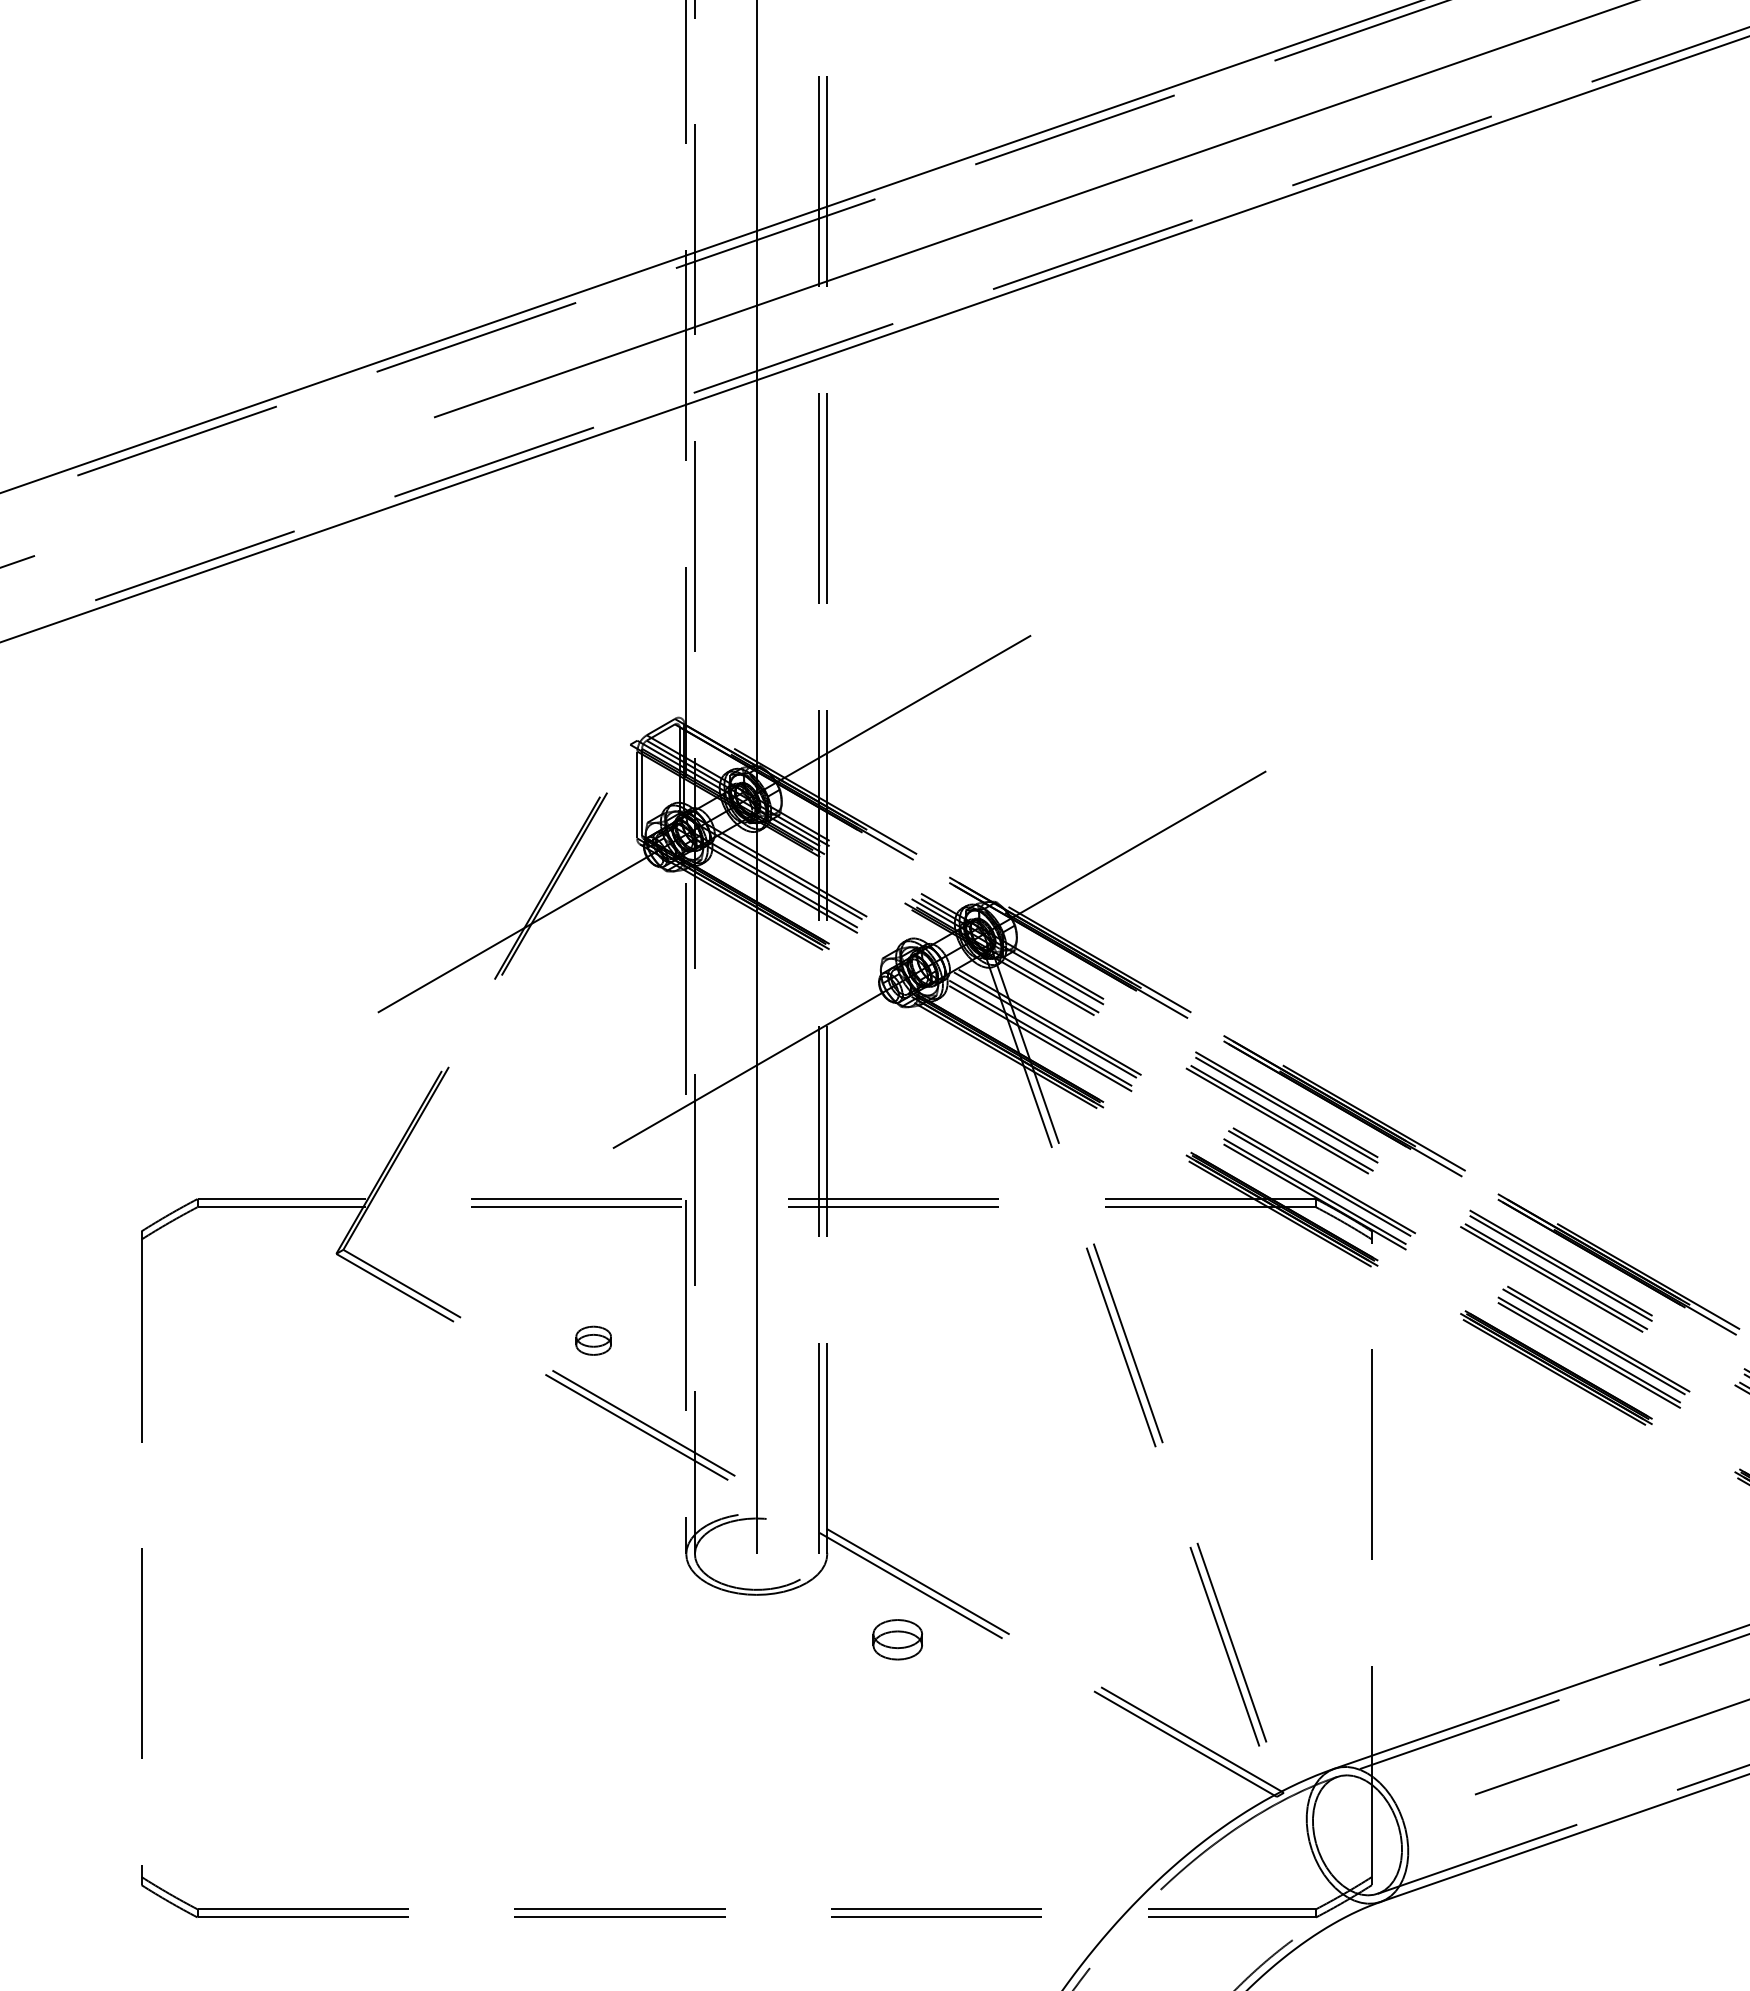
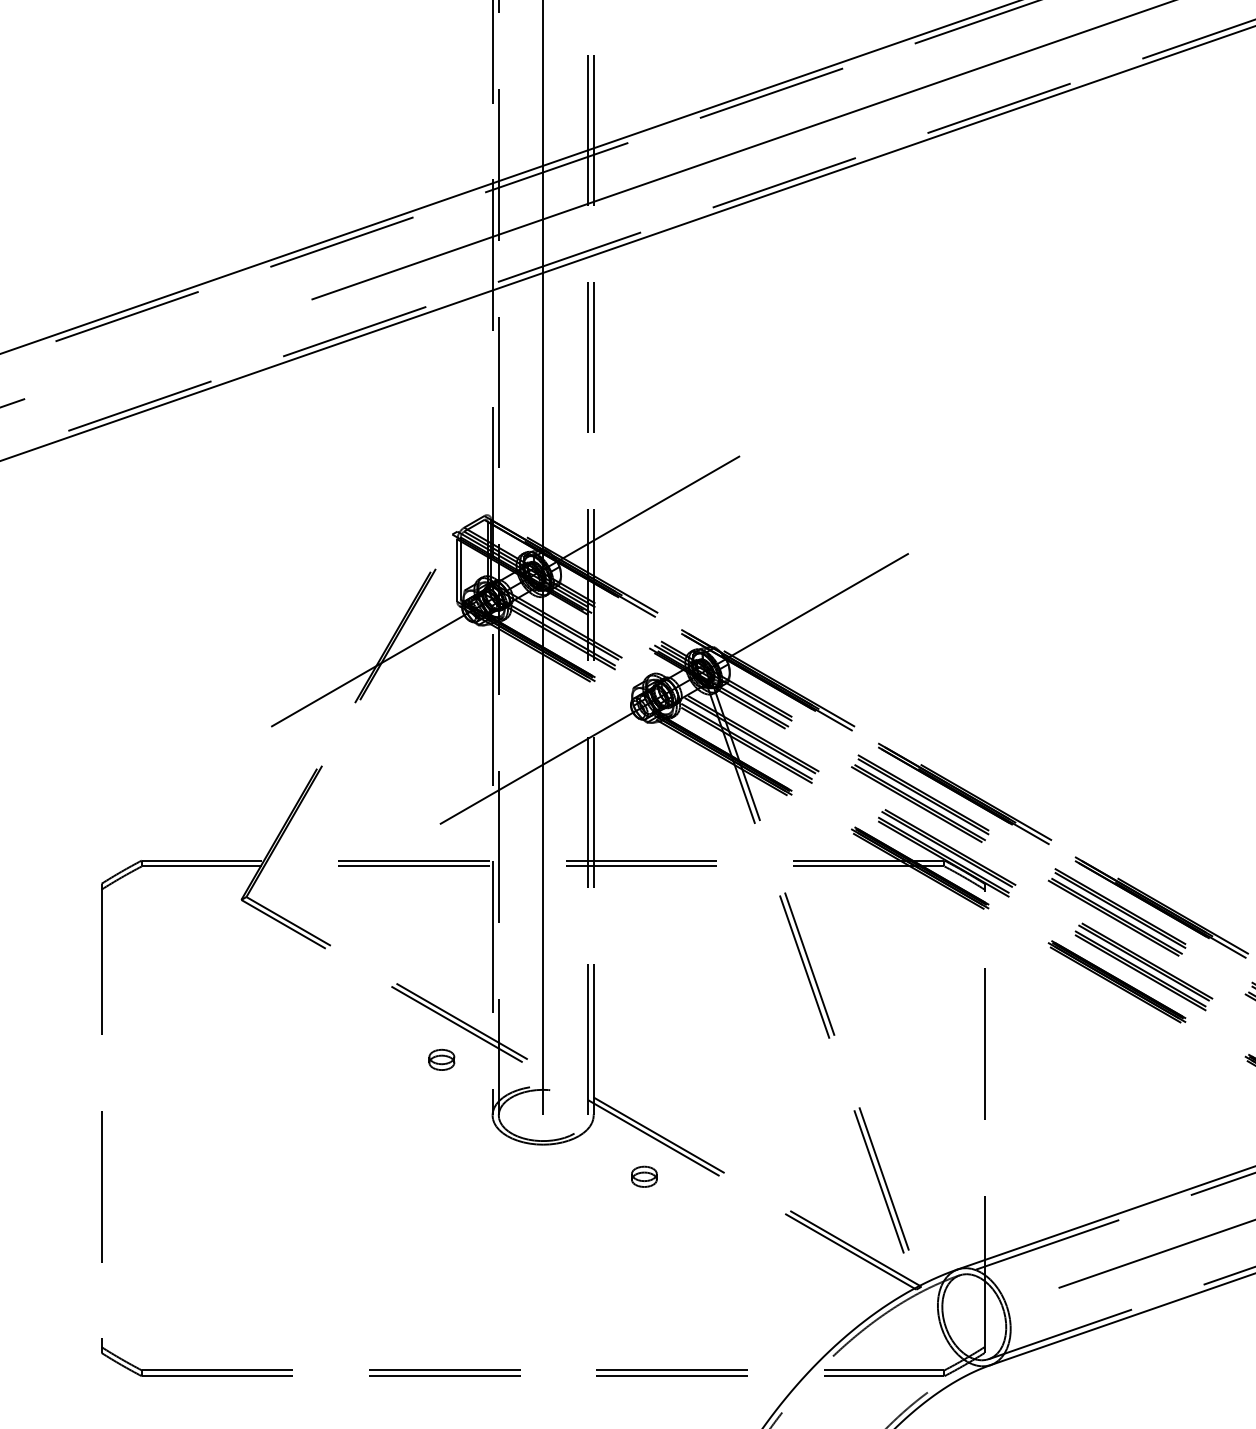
part: (593, 1340) -> (441, 1059), moved
part: (897, 1639) -> (644, 1176), size x0.71

